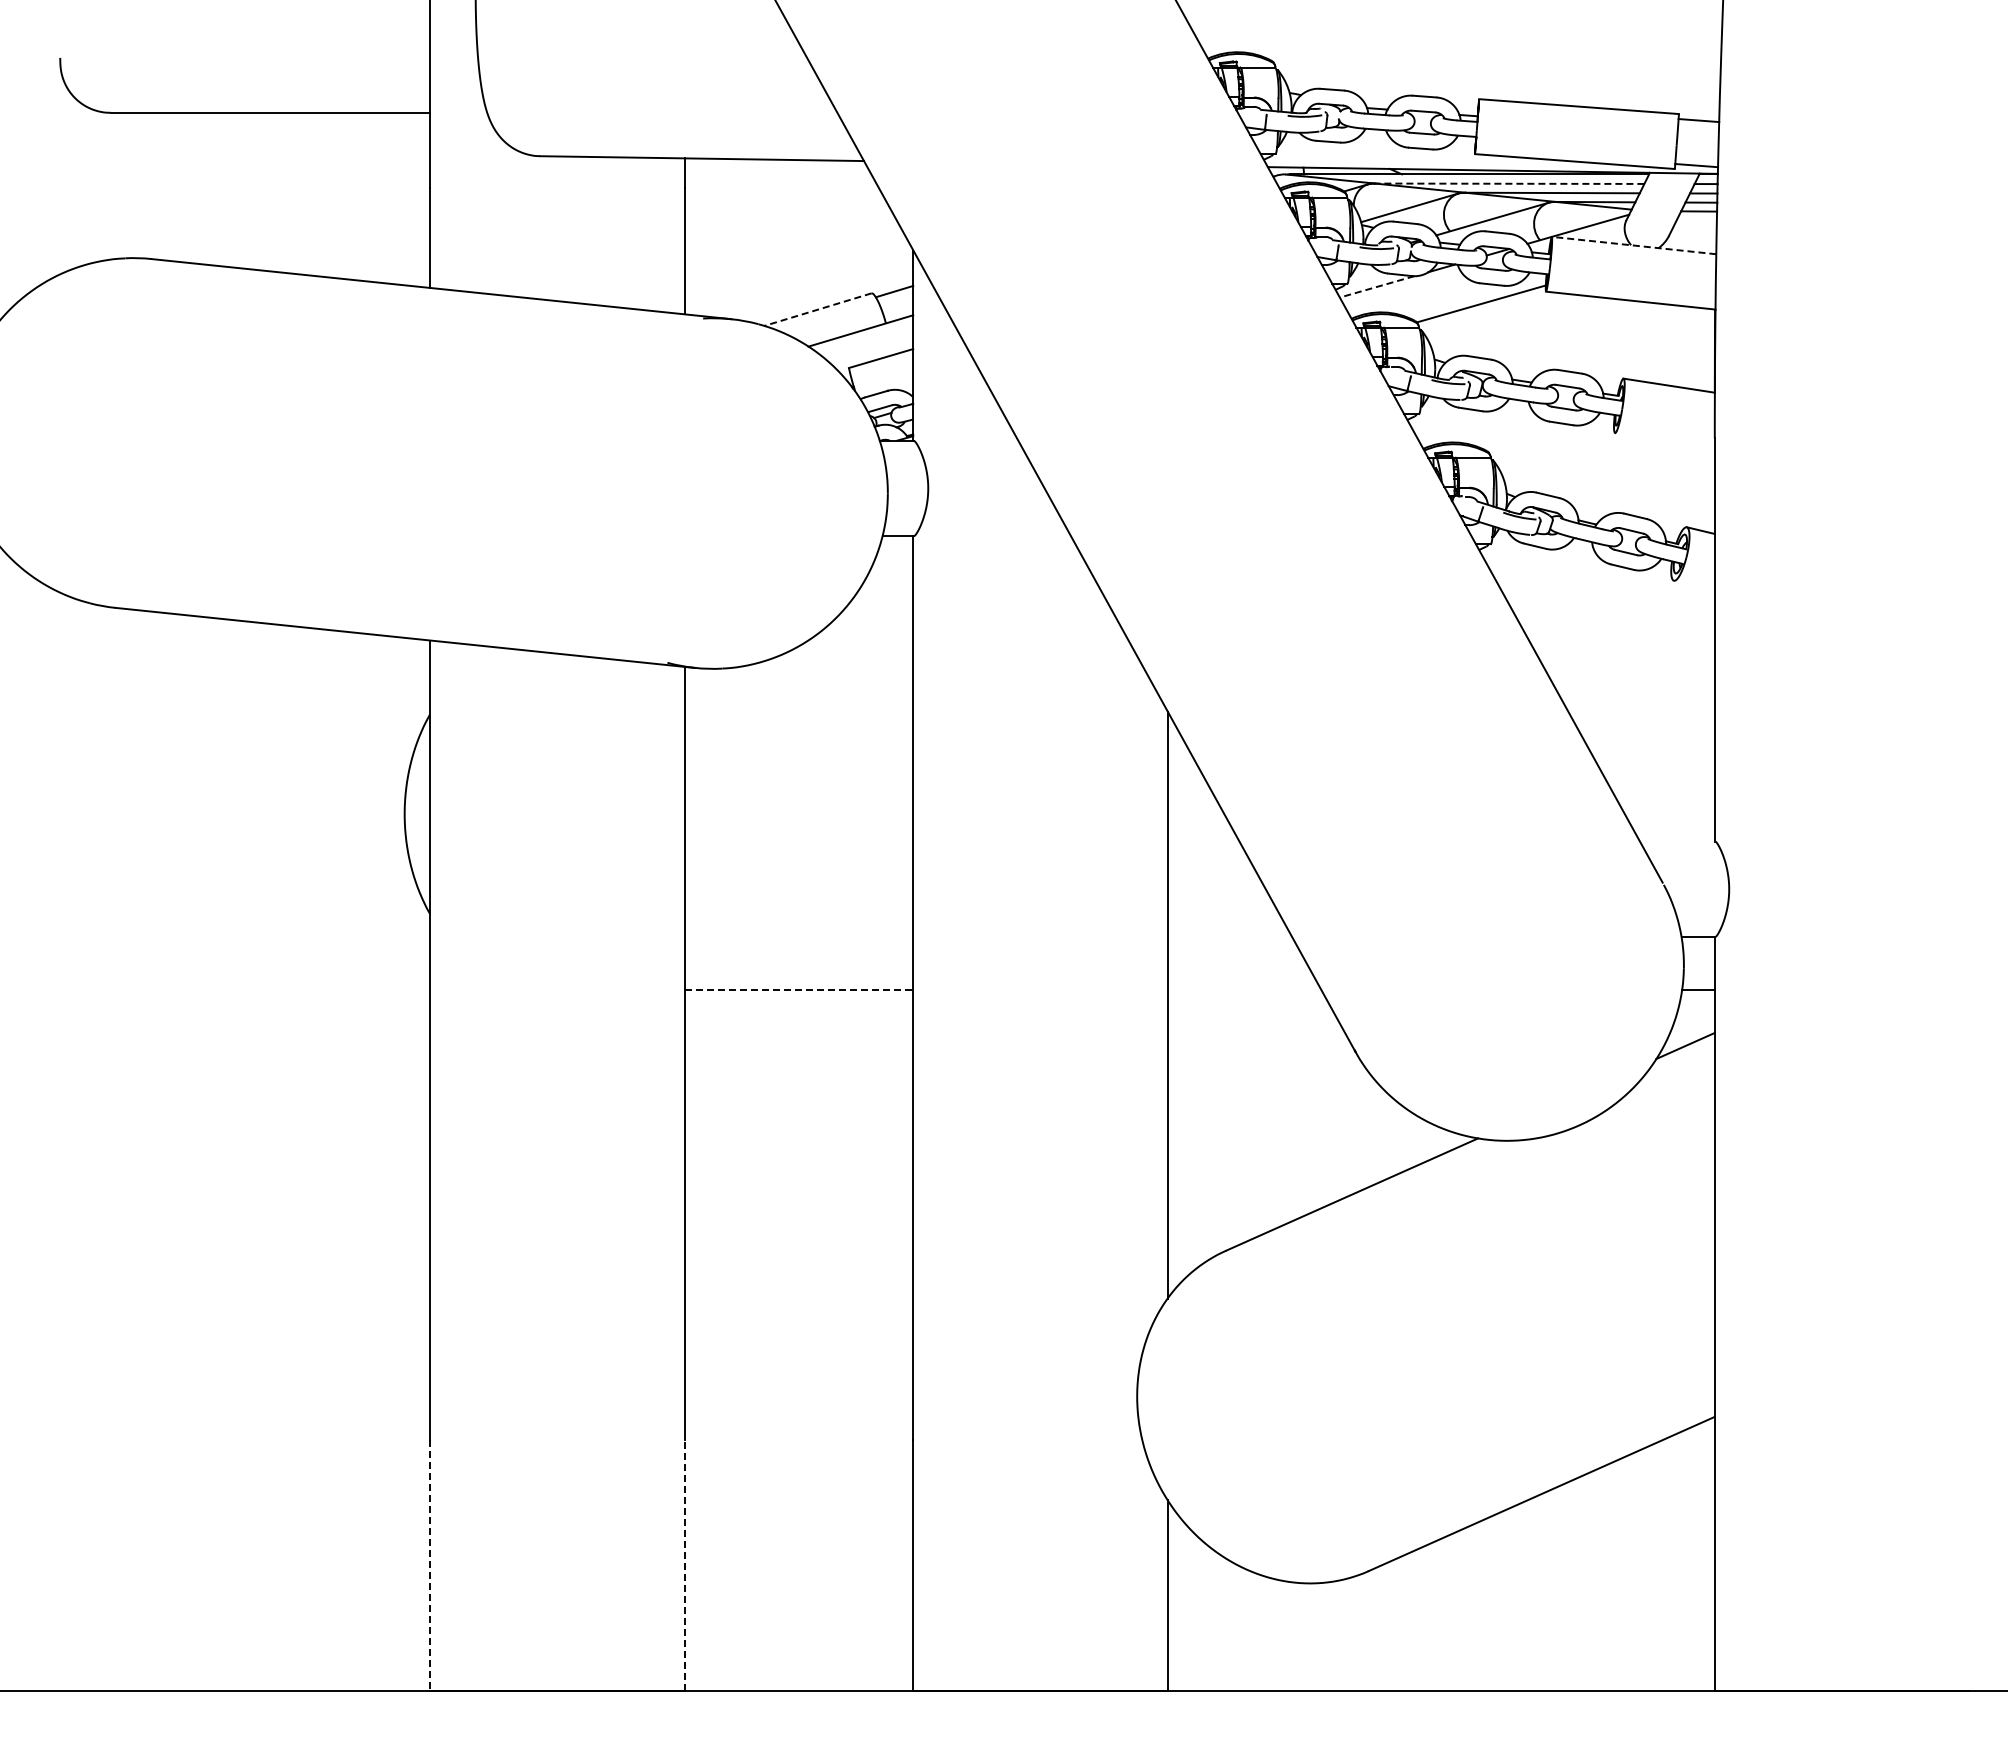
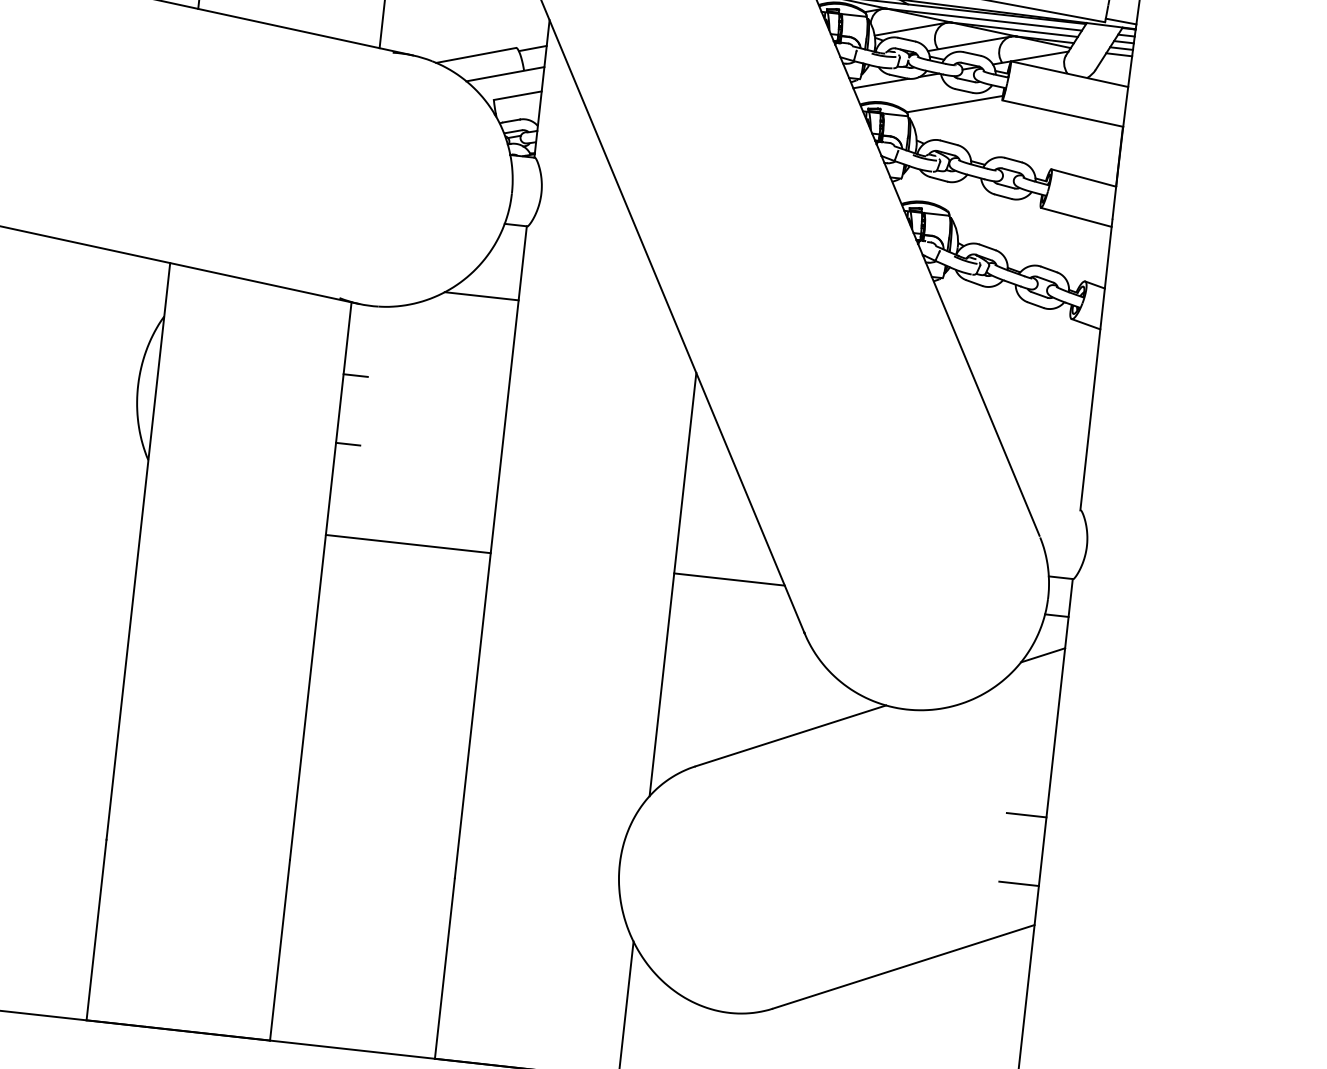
line: (1508, 183) -> (984, 19), dashed -> solid
line: (1634, 245) -> (1069, 74), dashed -> solid
line: (1377, 286) -> (881, 83), dashed -> solid
line: (817, 309) -> (475, 55), dashed -> solid
line: (1664, 440) -> (1076, 217), added
line: (1693, 585) -> (1085, 323), added
line: (861, 638) -> (481, 295), added
line: (701, 766) -> (355, 375), added
line: (701, 861) -> (348, 444), added
line: (799, 989) -> (408, 544), dashed -> solid
line: (1244, 989) -> (729, 579), added
line: (1686, 1267) -> (1026, 815), added
line: (1686, 1362) -> (1018, 883), added
line: (684, 1565) -> (280, 950), dashed -> solid
line: (430, 1566) -> (96, 930), dashed -> solid

